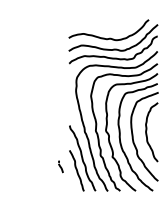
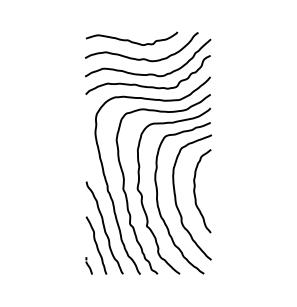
curve: (100, 25) -> (130, 40), added
part: (60, 166) -> (88, 265), moved

